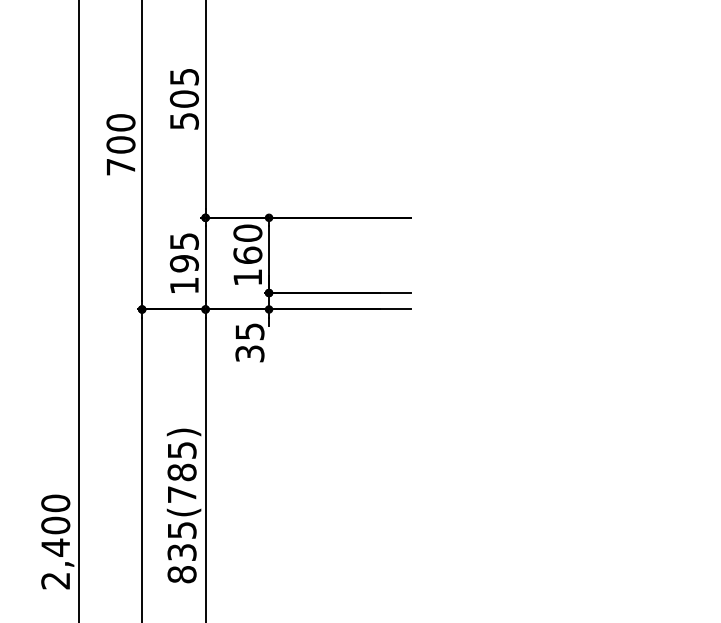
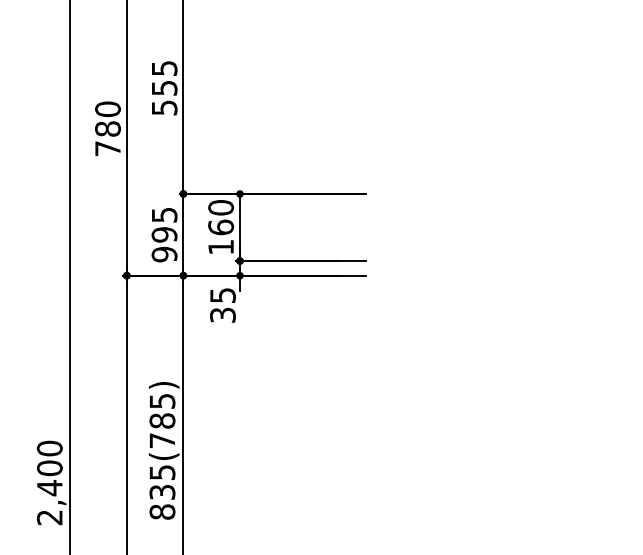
text: (184, 98) -> (164, 87), 505 -> 555
text: (120, 144) -> (107, 128), 700 -> 780
text: (184, 285) -> (164, 254), 195 -> 995

